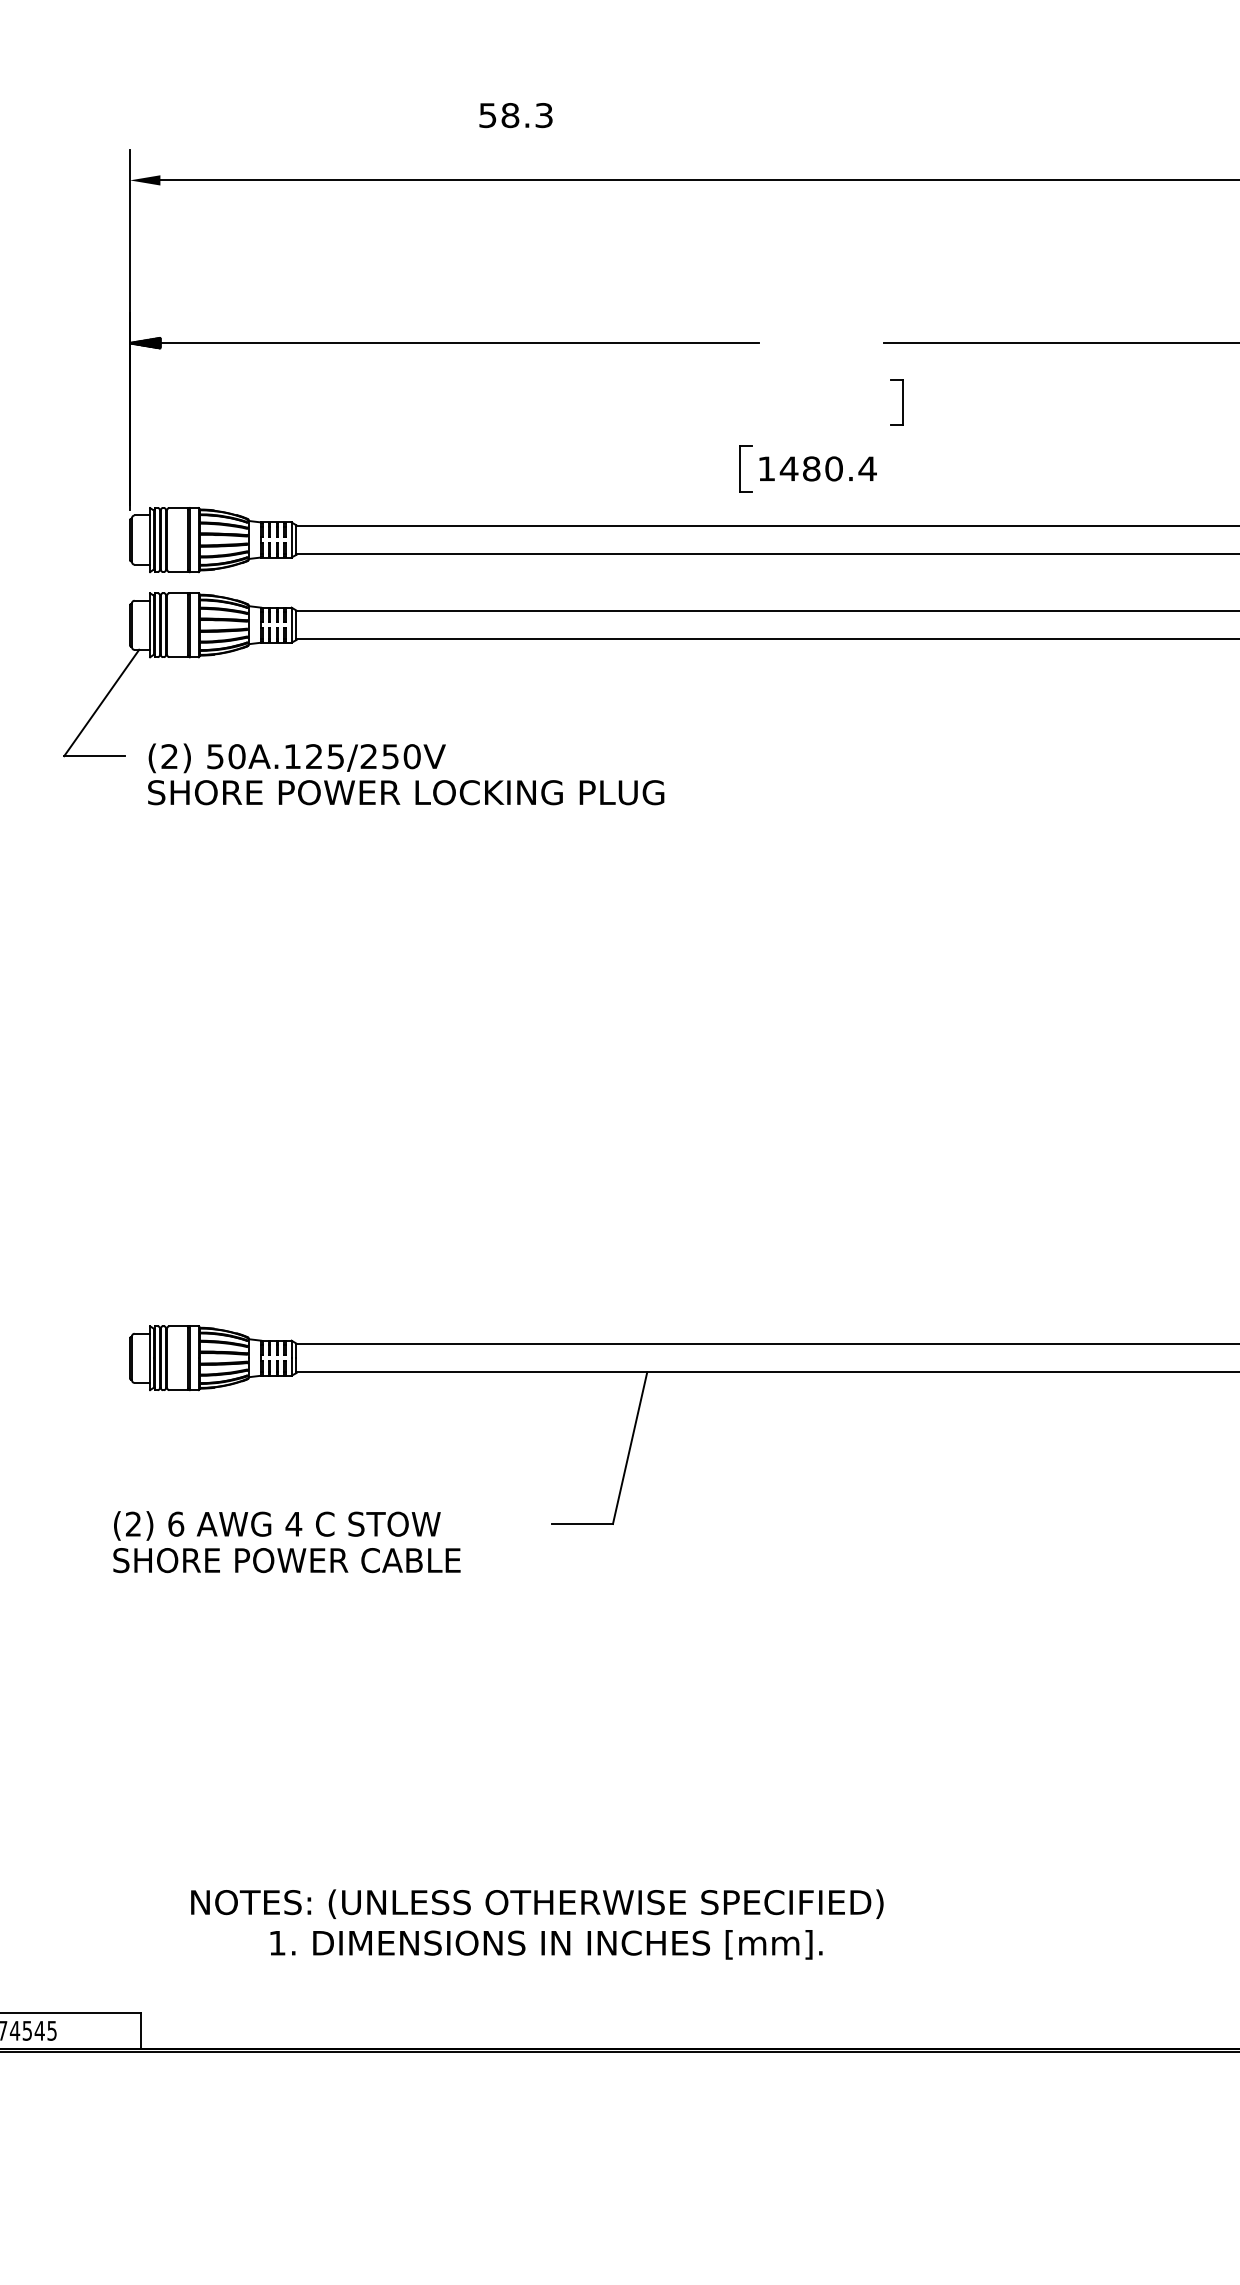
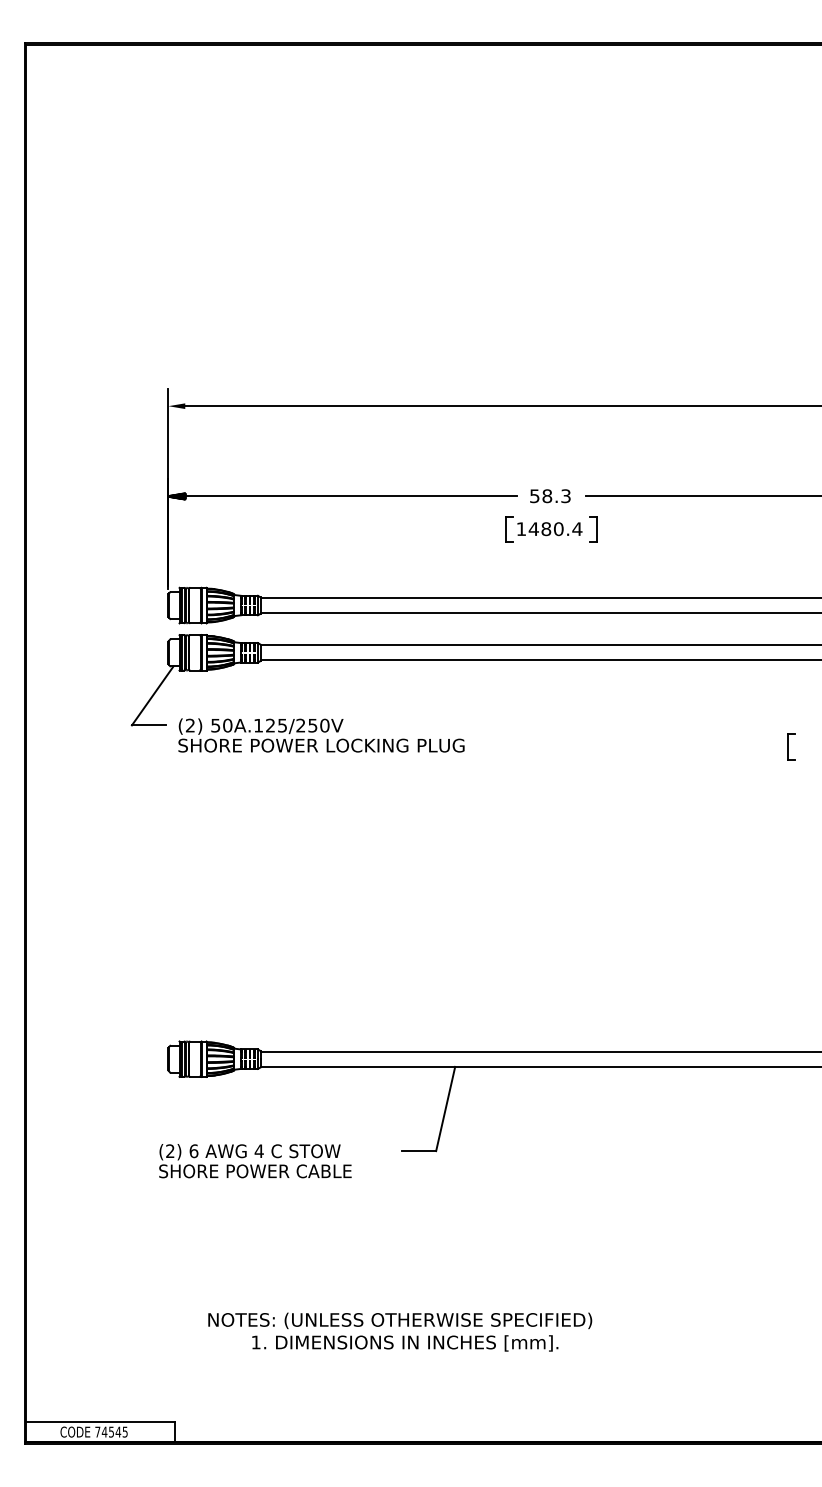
text: (516, 116) -> (550, 496), moved
part: (806, 469) -> (543, 529), moved
text: (537, 1923) -> (400, 1331), moved

